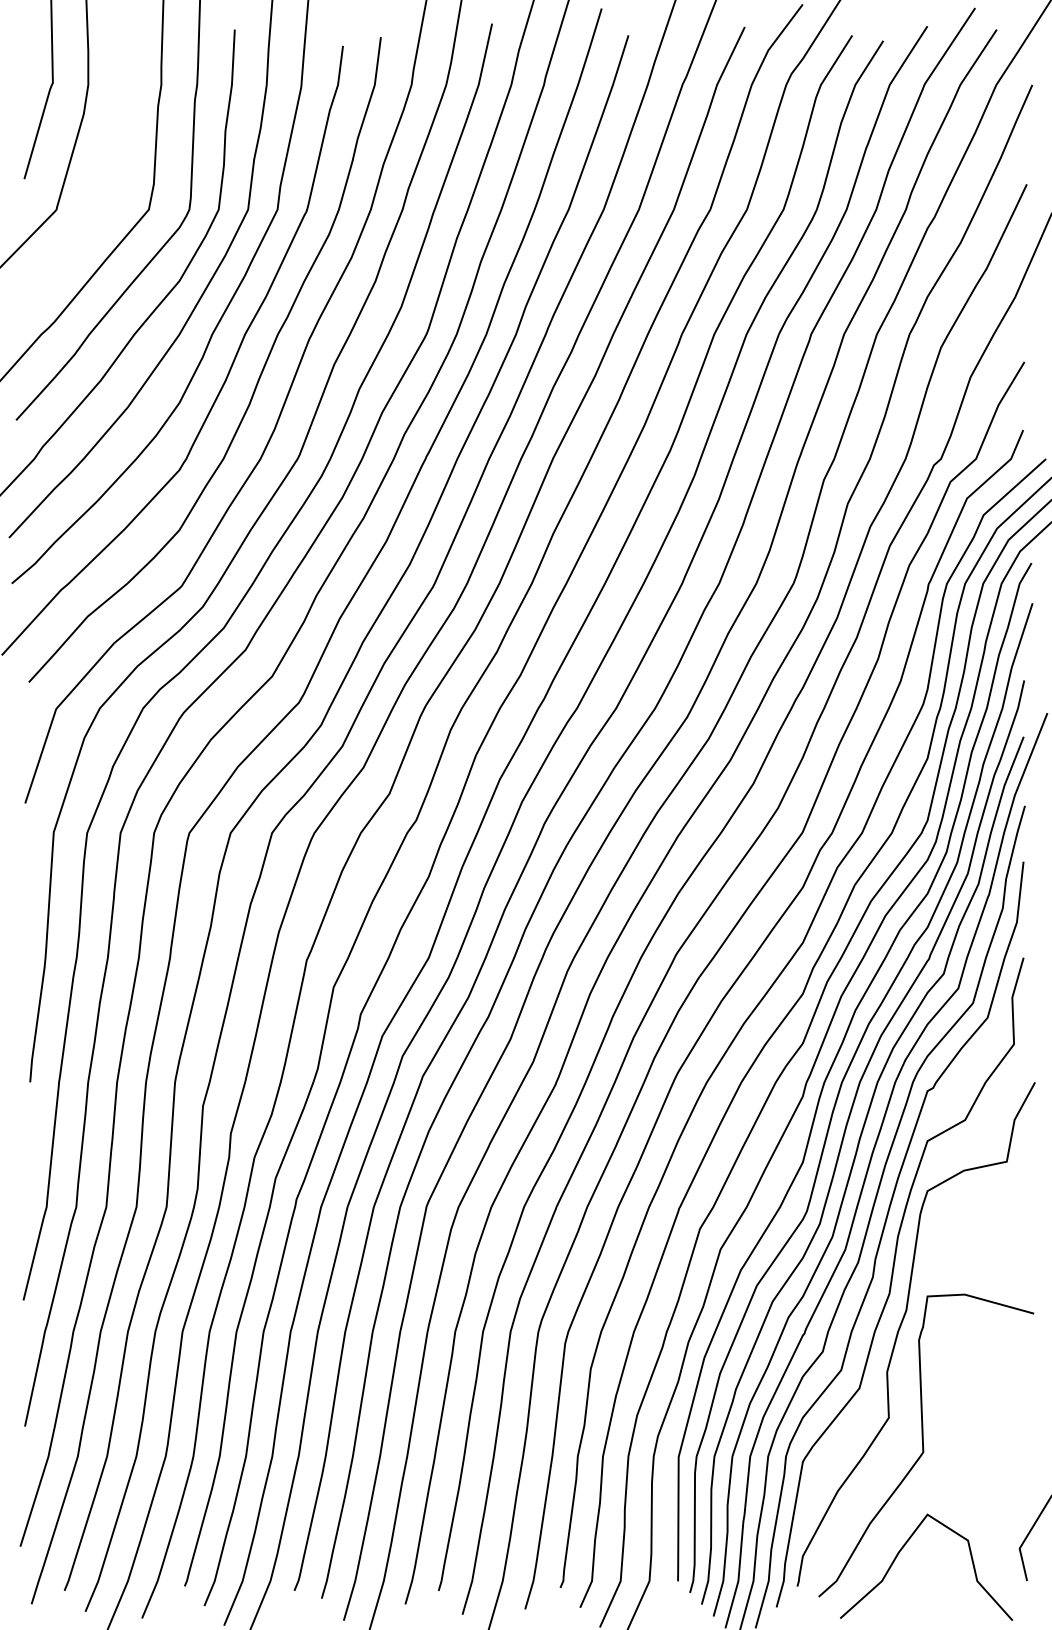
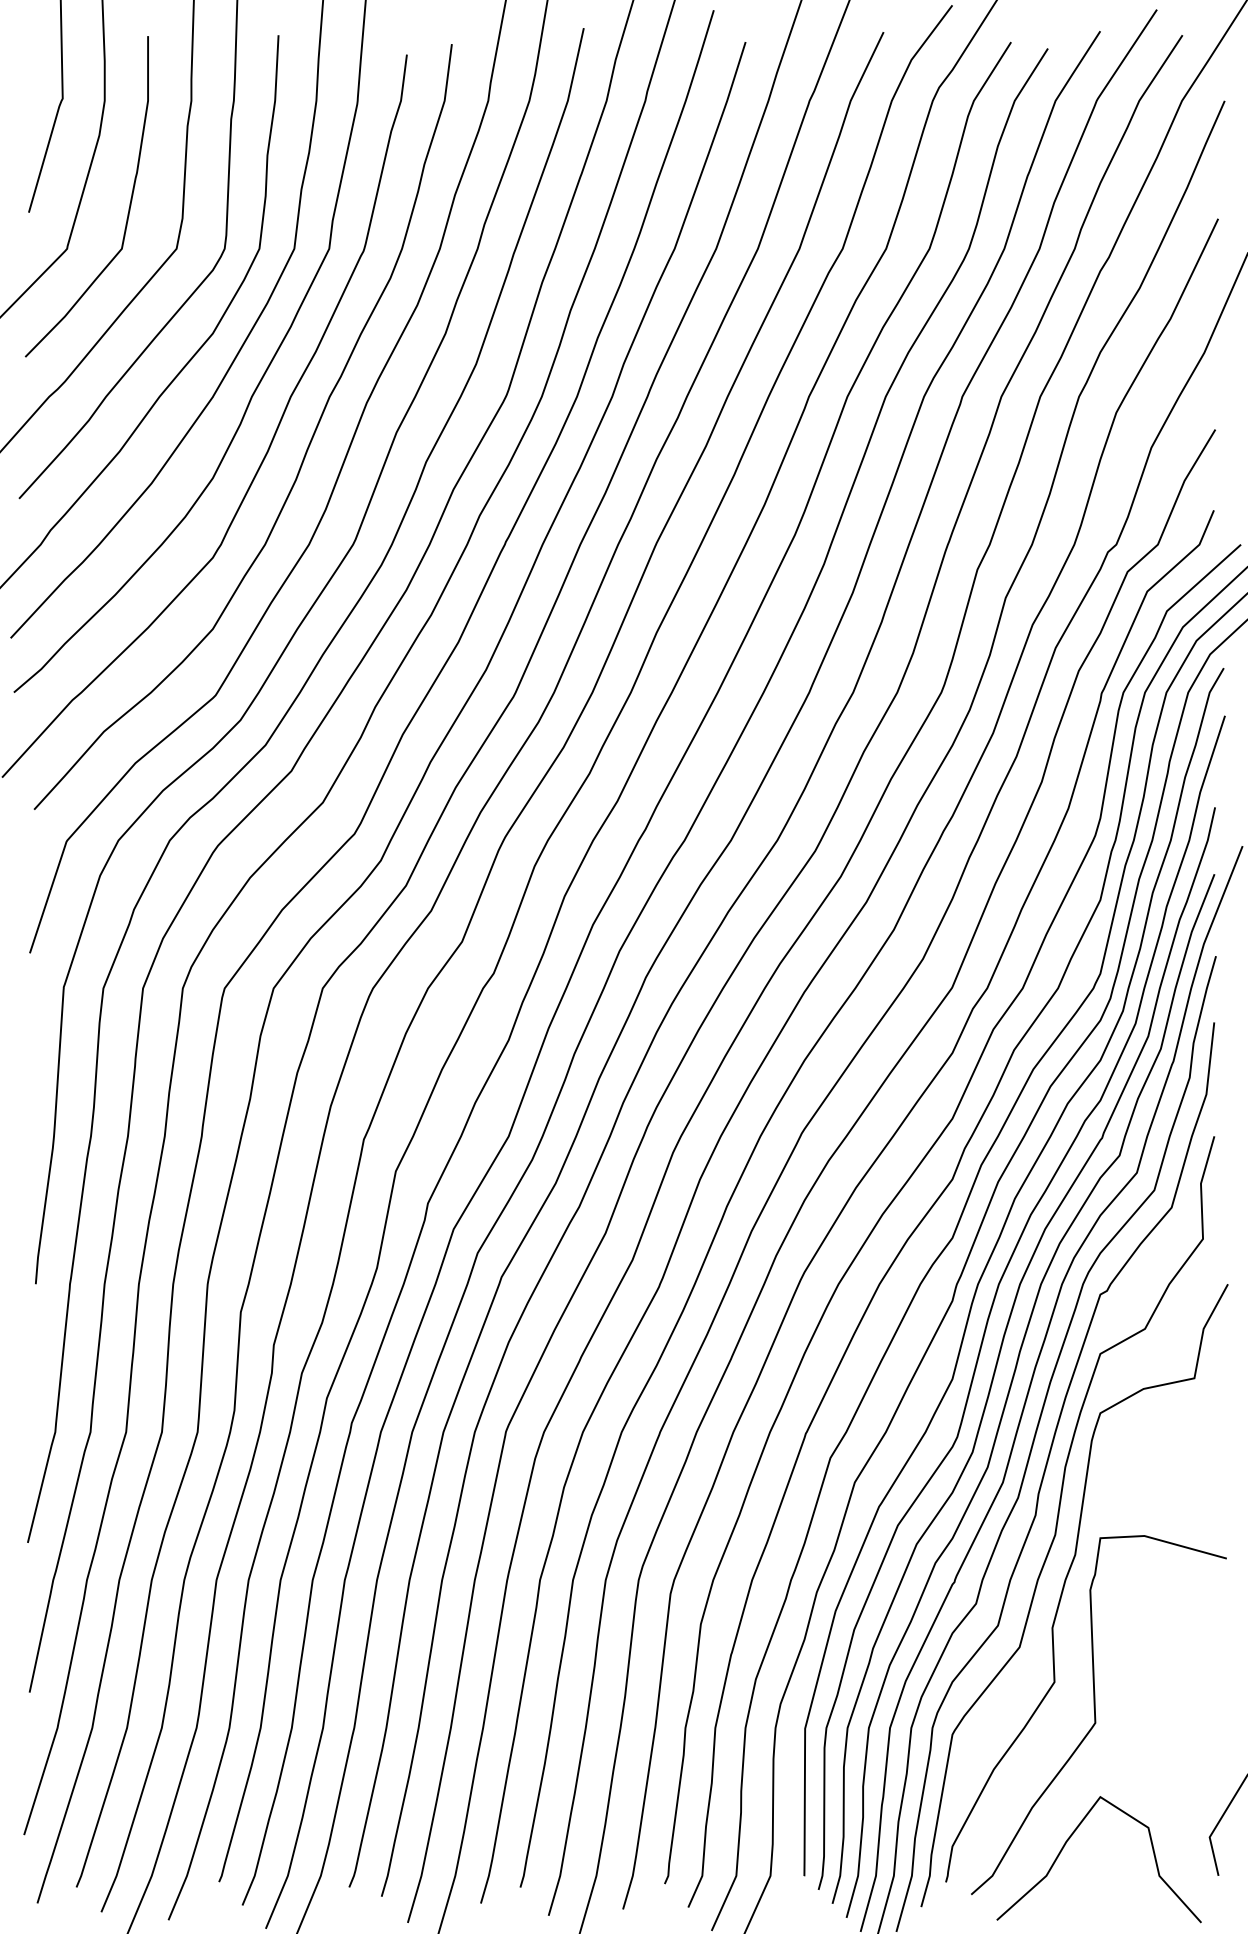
curve: (109, 171) -> (129, 203), added

